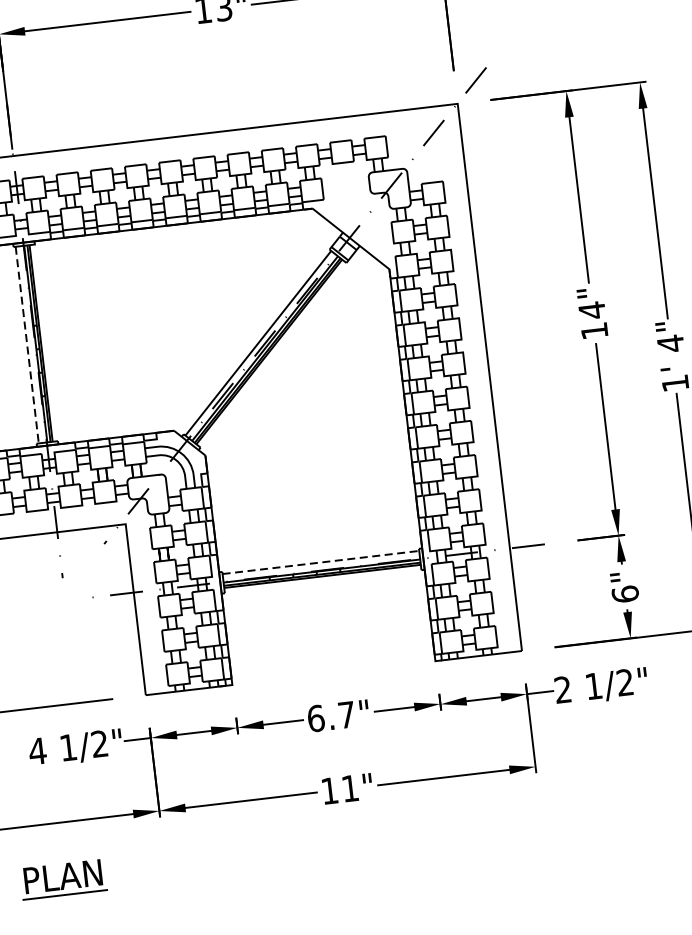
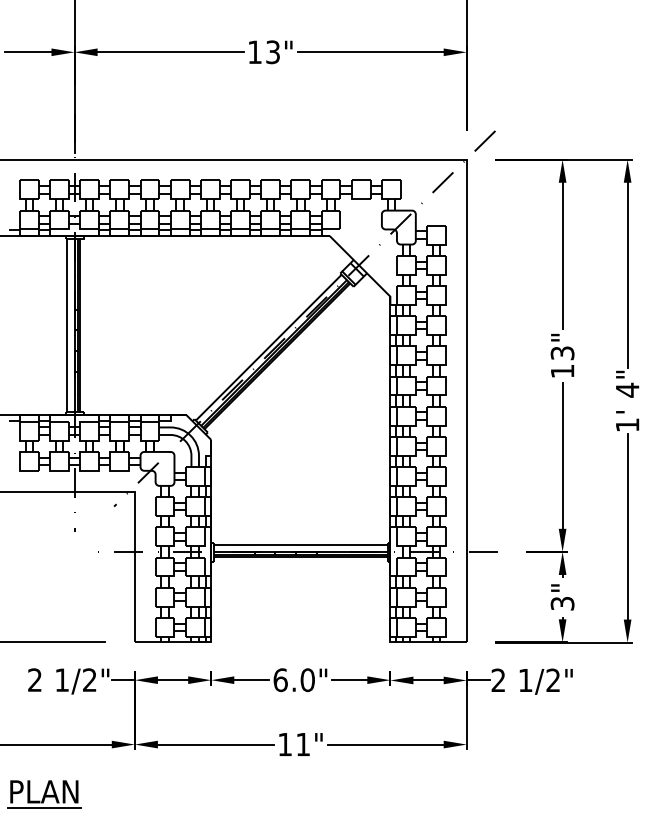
text: (591, 309) -> (562, 352), 14" -> 13"
line: (27, 344) -> (67, 325), dashed -> solid
line: (320, 562) -> (300, 544), dashed -> solid
text: (625, 594) -> (562, 603), 6" -> 3"
text: (346, 715) -> (307, 680), 6.7" -> 6.0"
text: (36, 750) -> (34, 679), 4 -> 2

